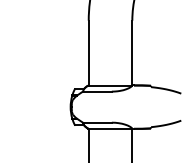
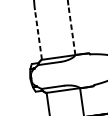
line: (88, 52) -> (38, 34), solid -> dashed
line: (132, 52) -> (71, 29), solid -> dashed

